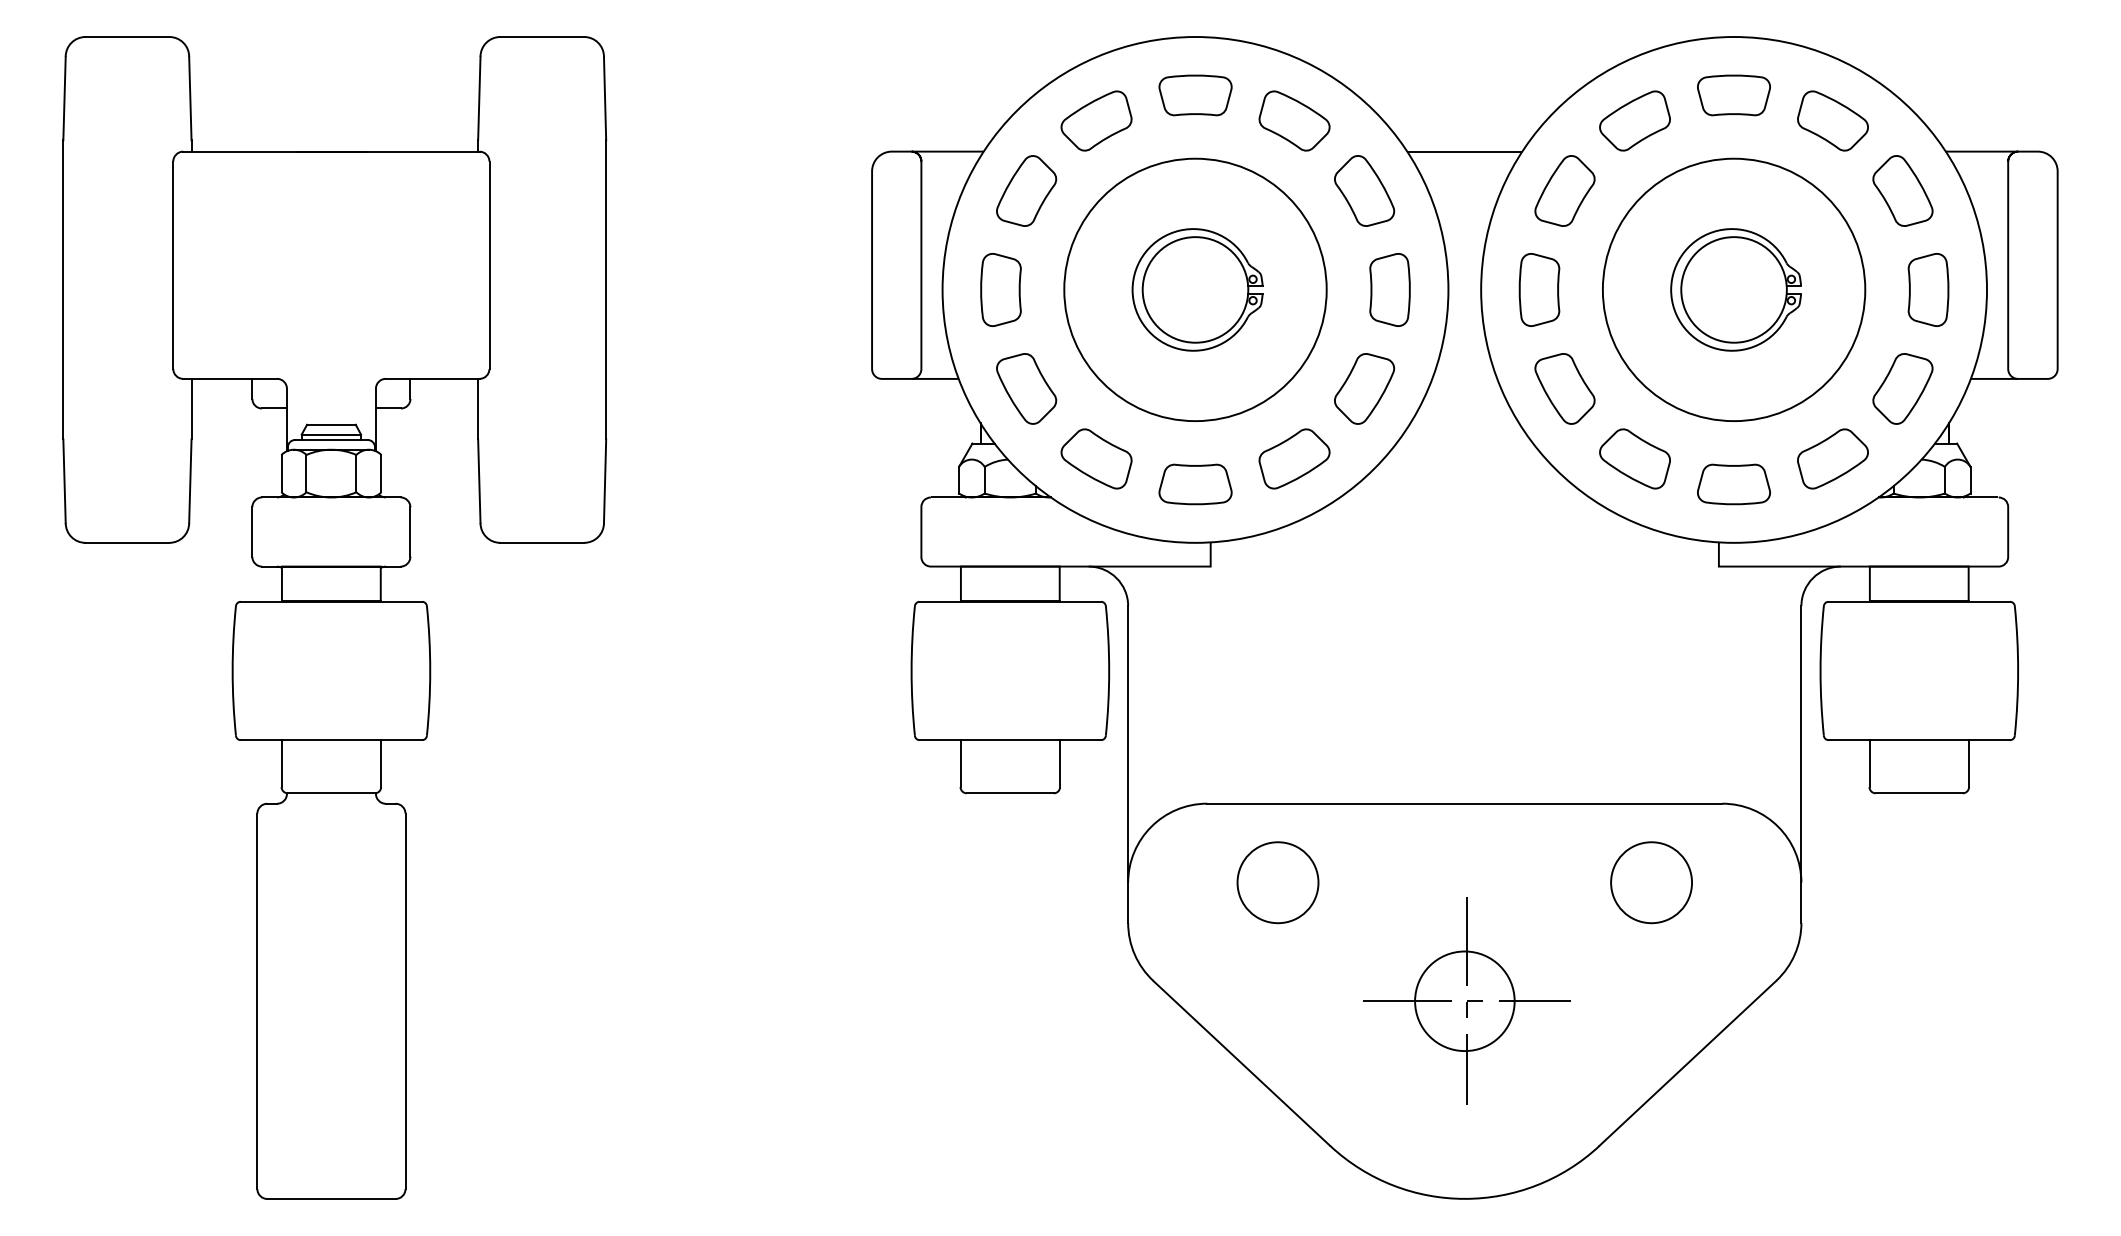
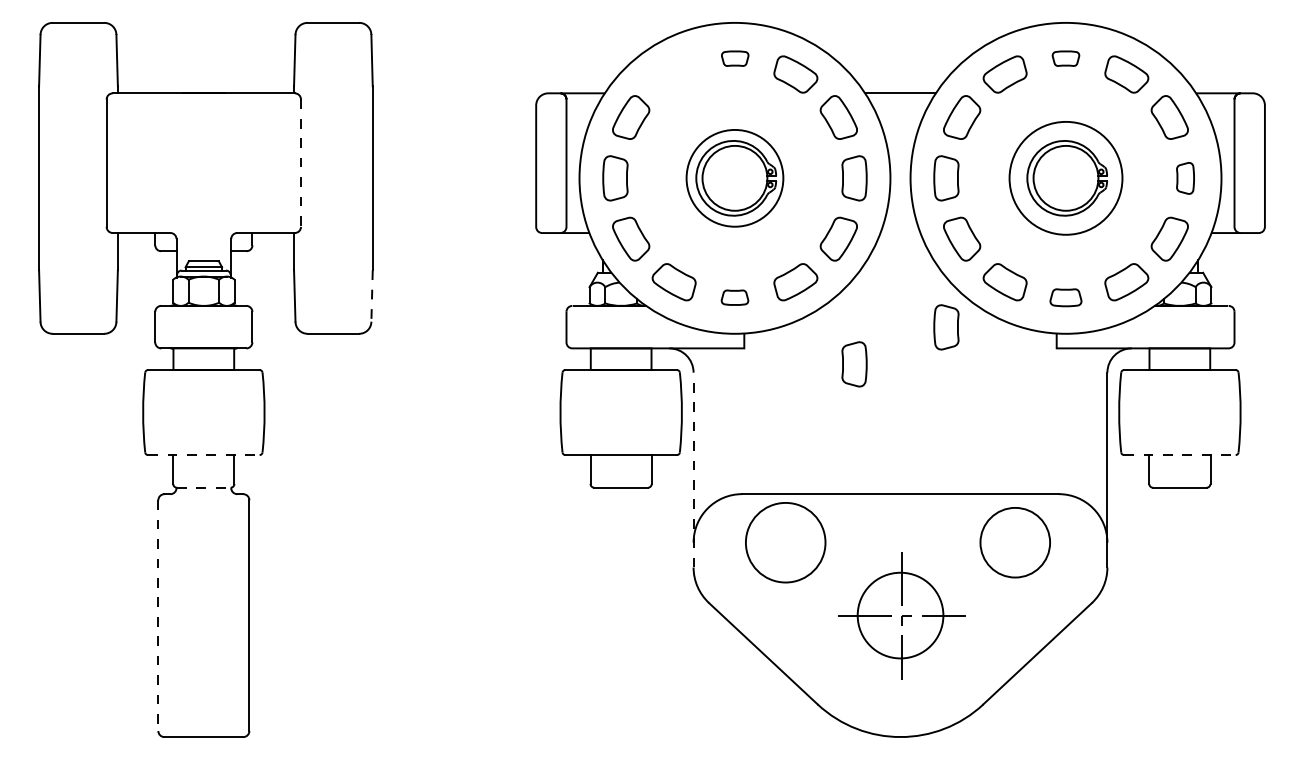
part: (1196, 94) -> (735, 58), size x0.6
part: (1733, 94) -> (1065, 58), size x0.6
part: (1095, 120) -> (673, 74), removed
line: (490, 265) -> (301, 163), solid -> dashed
circle: (1194, 288) -> (734, 177), size x0.6
circle: (1733, 288) -> (1065, 177), size x0.7
part: (1928, 290) -> (1185, 178), size x0.7
line: (605, 480) -> (372, 295), solid -> dashed
part: (1194, 483) -> (734, 297), size x0.6
part: (1733, 483) -> (1065, 297), size x0.7
part: (1539, 532) -> (946, 327), added
part: (1389, 592) -> (854, 364), added
line: (330, 740) -> (203, 455), solid -> dashed
line: (1918, 740) -> (1179, 455), solid -> dashed
line: (1128, 763) -> (693, 469), solid -> dashed
line: (330, 792) -> (203, 487), solid -> dashed
circle: (1277, 882) -> (785, 542), size x1.6
circle: (1651, 882) -> (1015, 542), size x1.4
circle: (1464, 1001) -> (900, 615), size x1.4
line: (257, 1002) -> (158, 616), solid -> dashed

